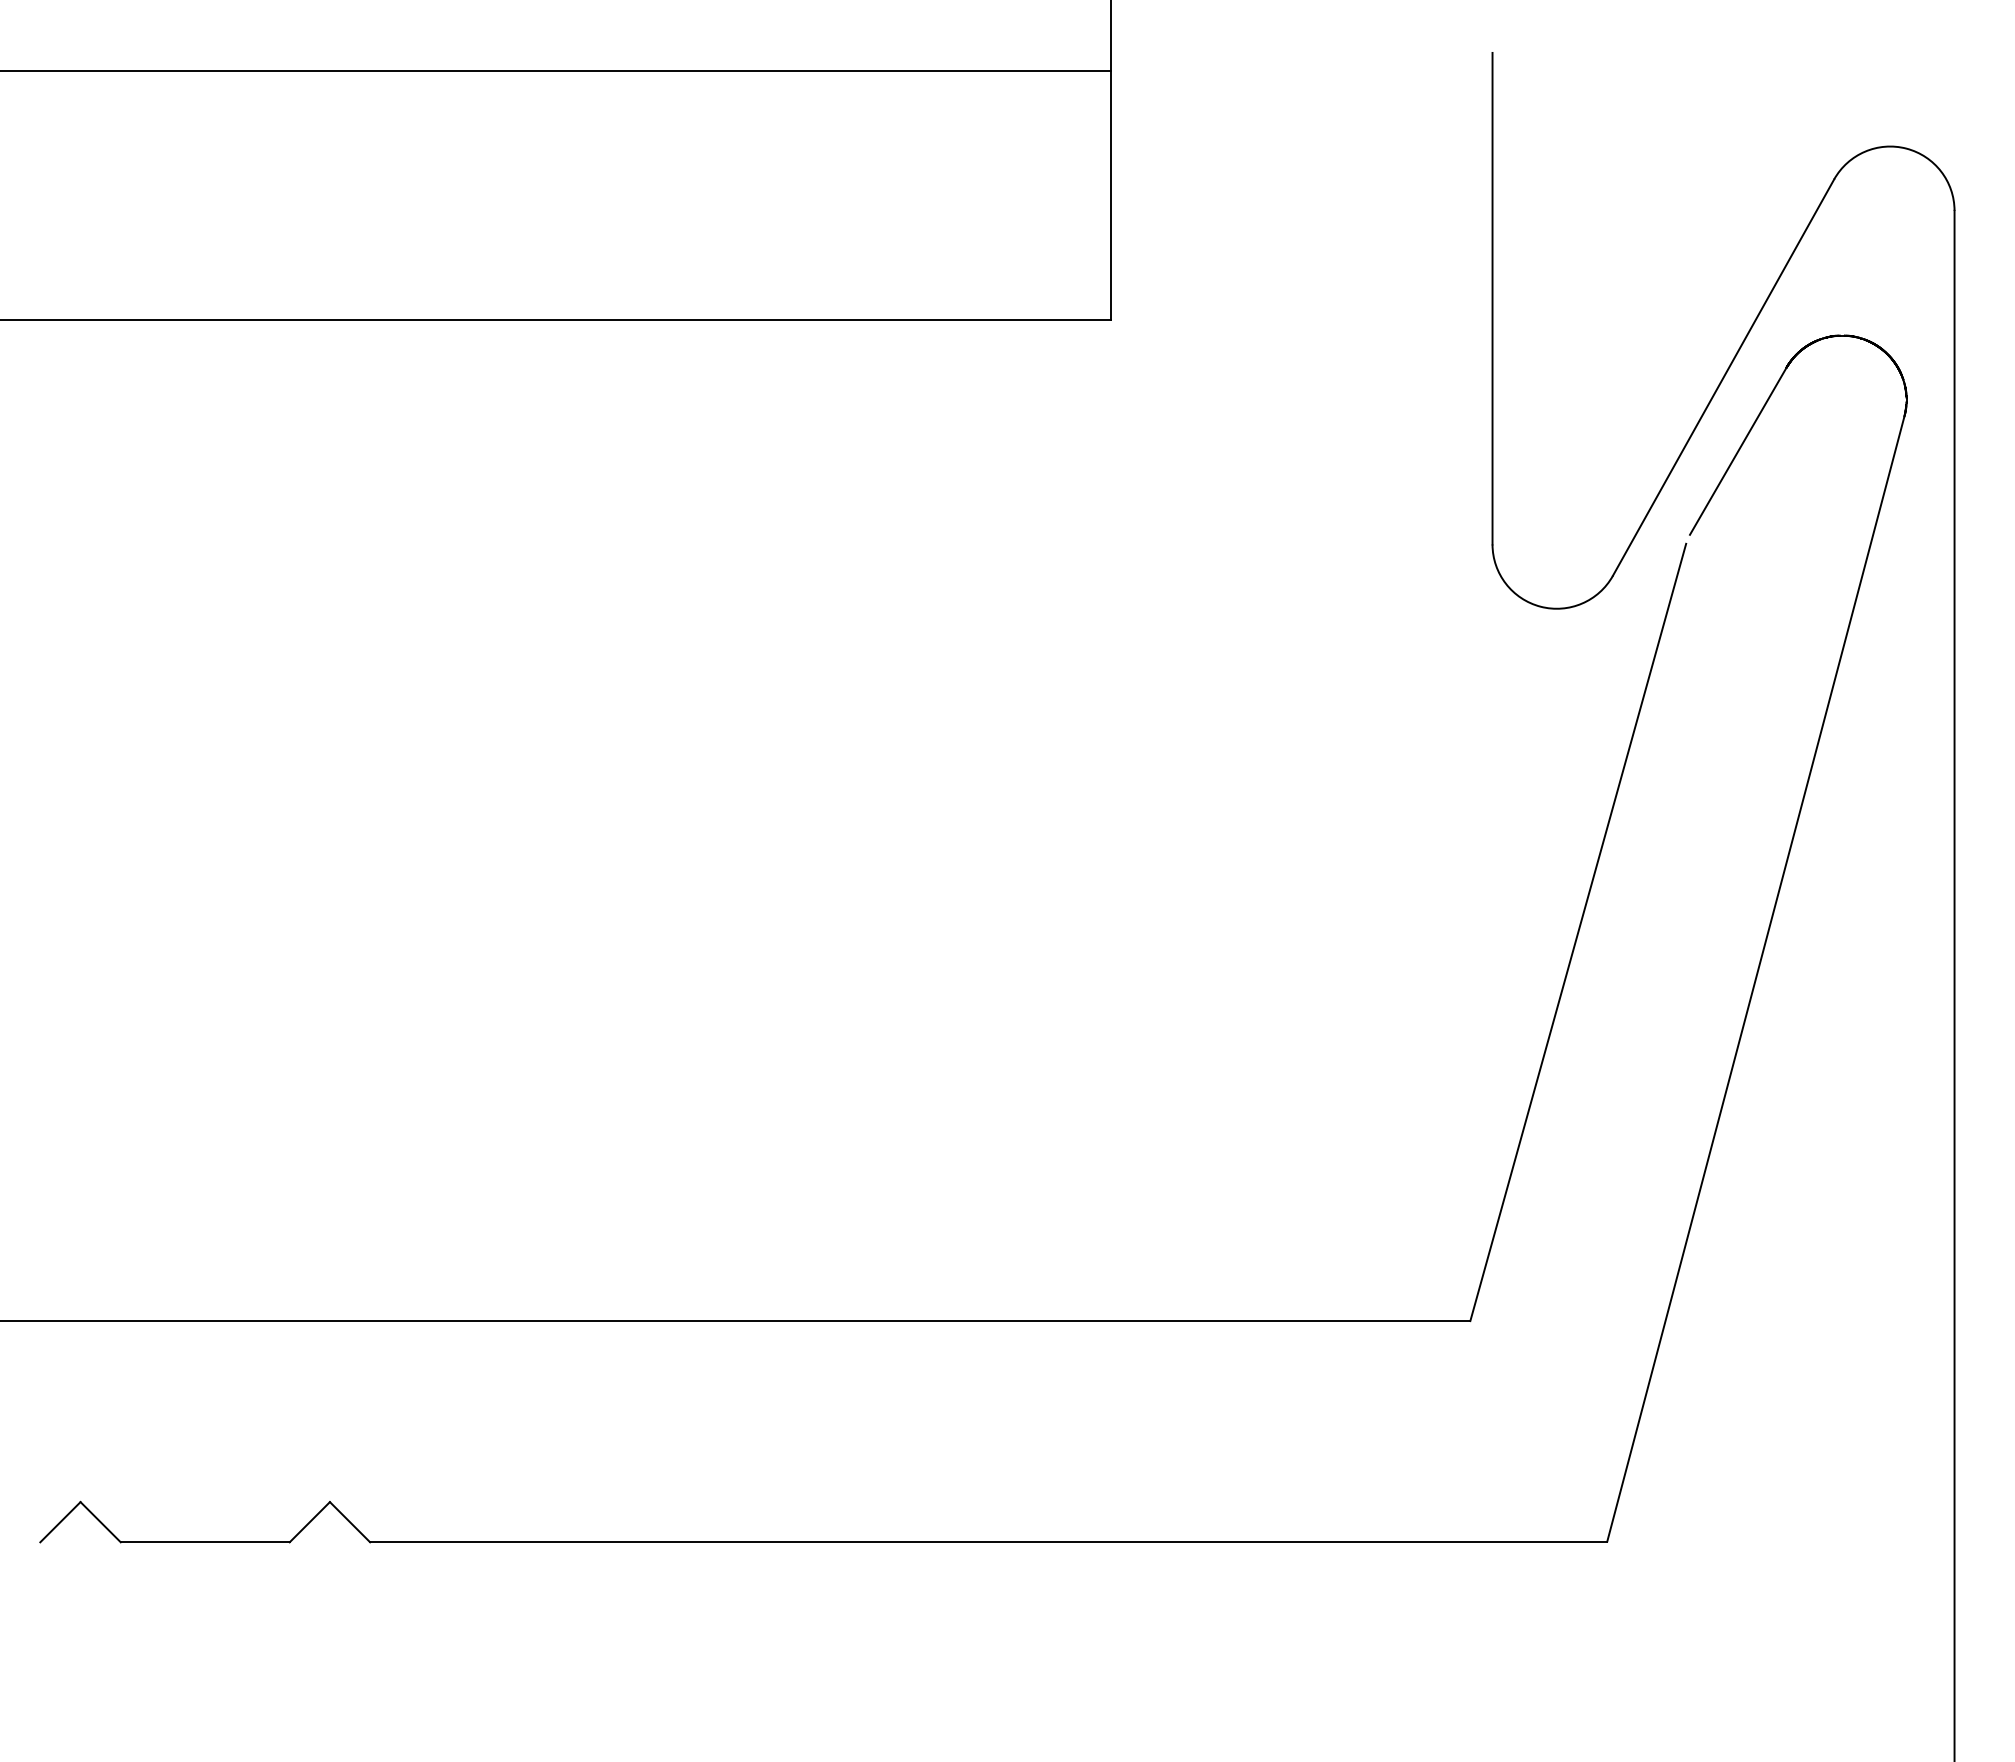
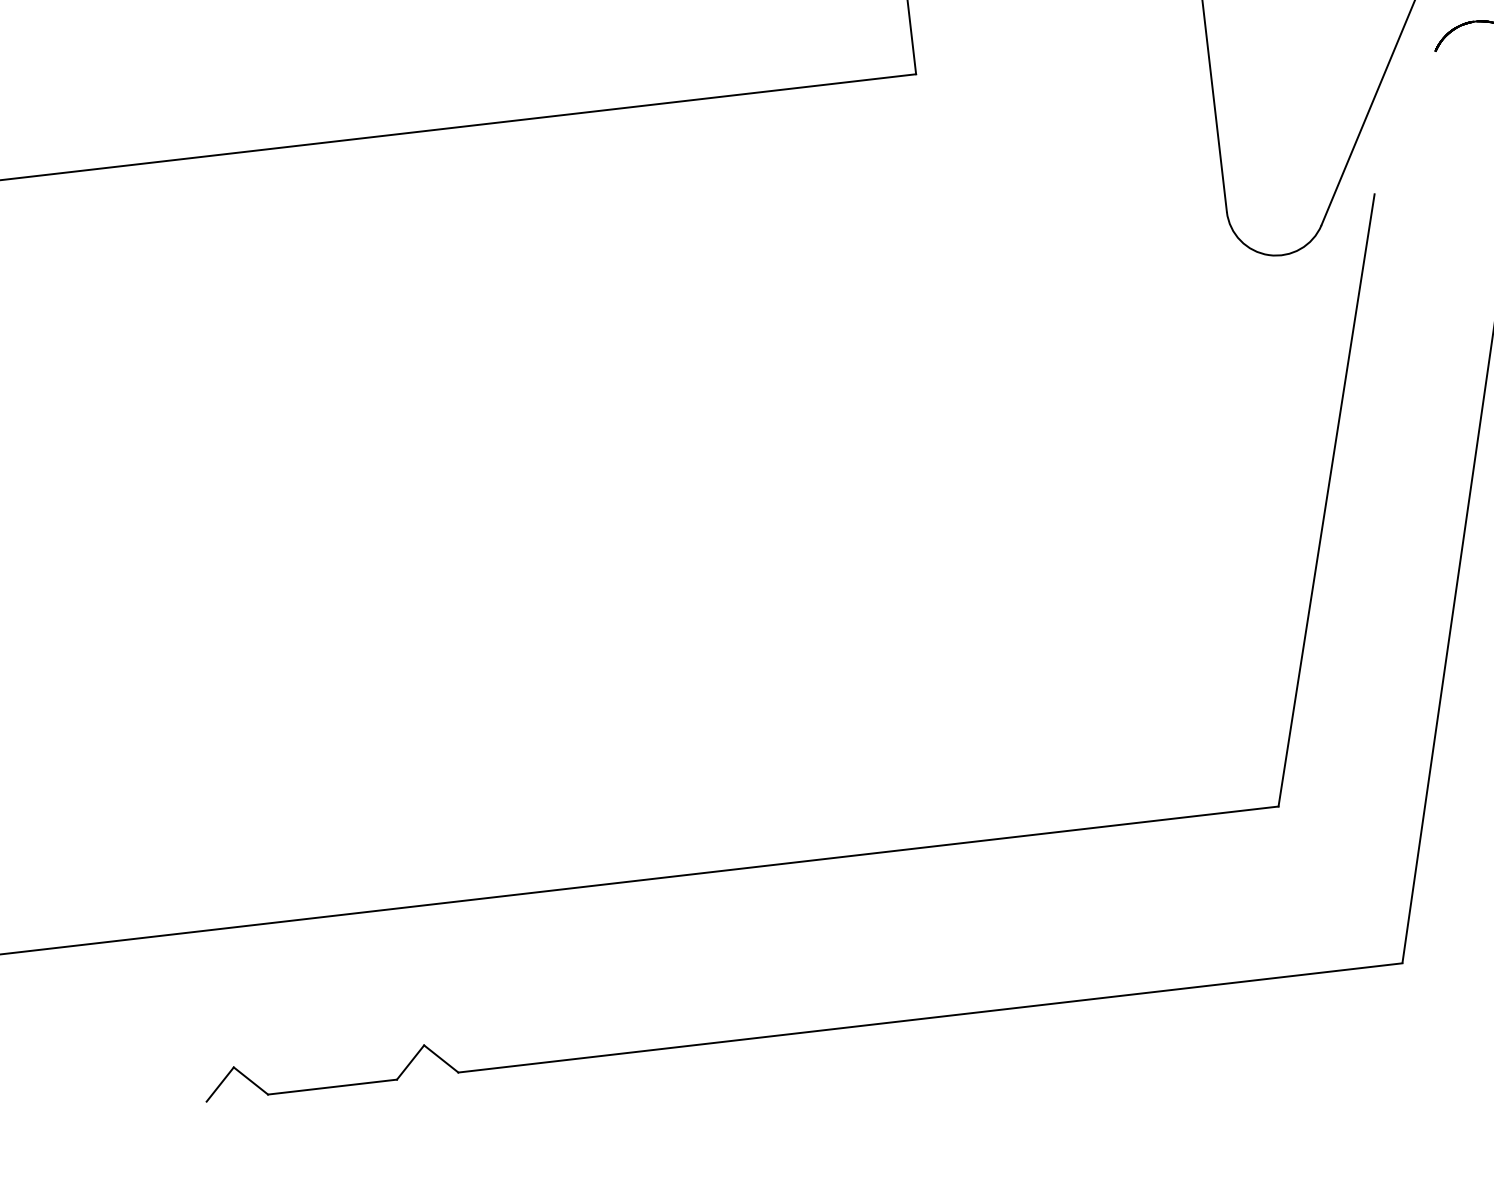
line: (1737, 450) -> (1405, 118), removed

